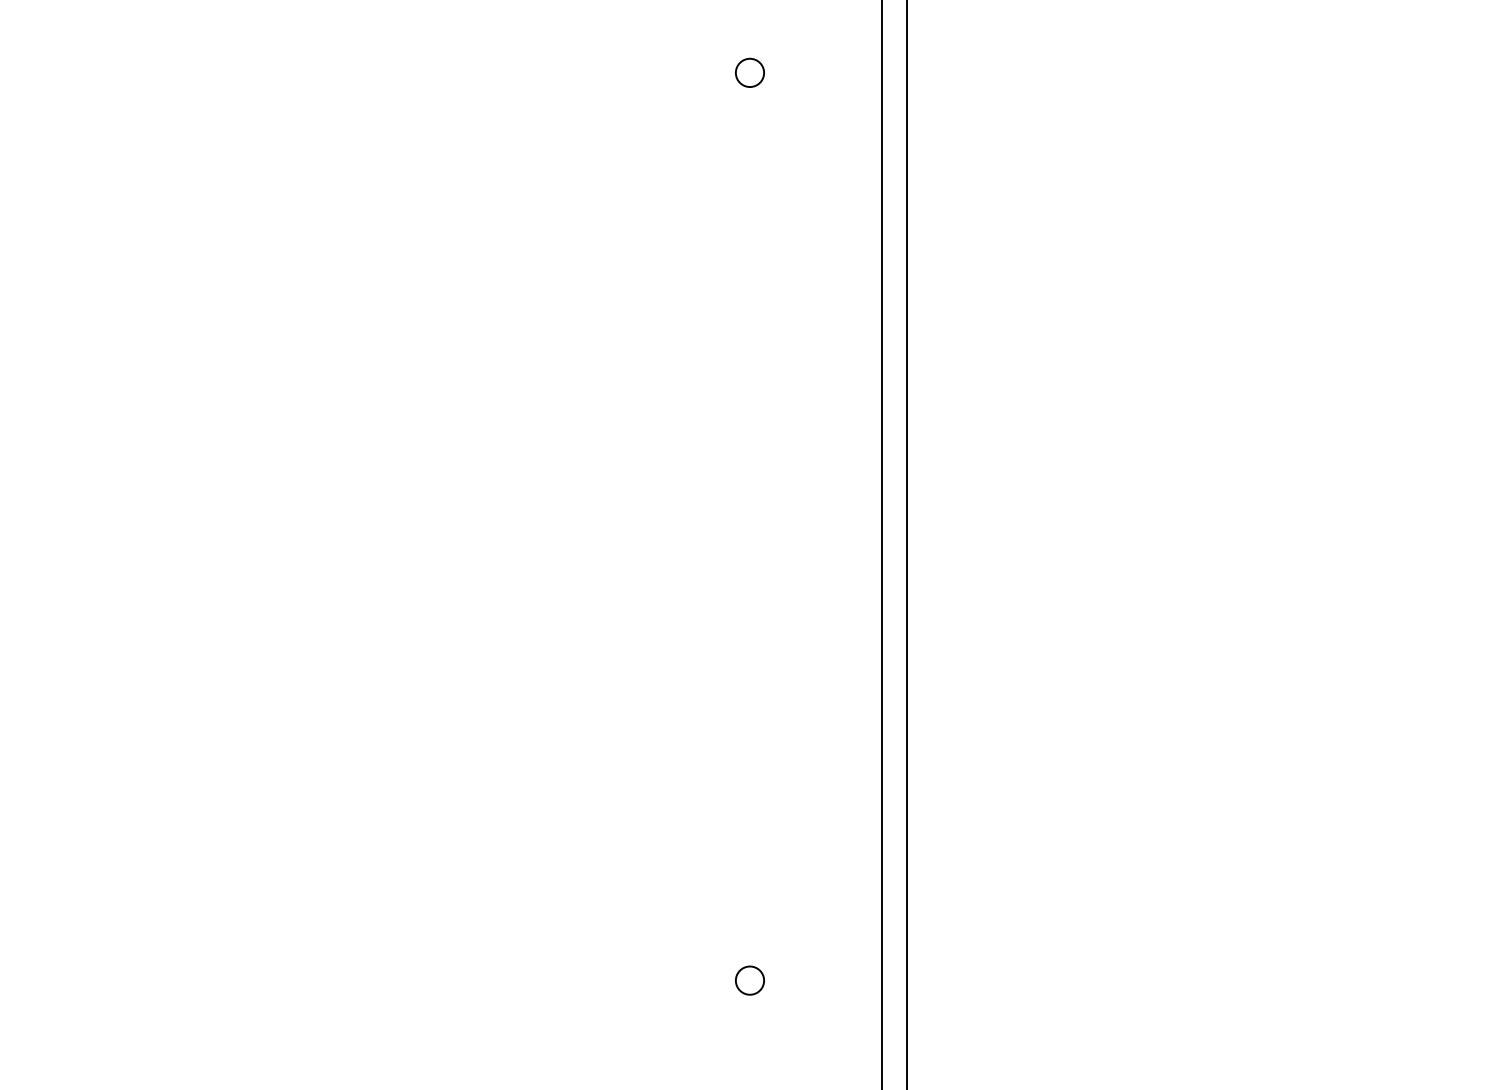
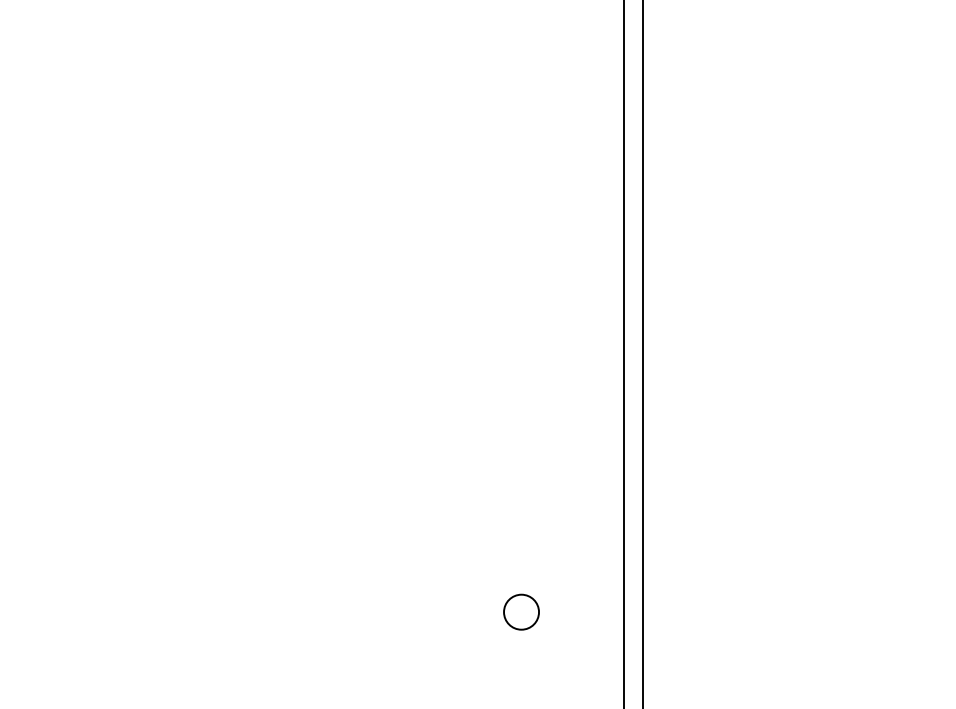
circle: (749, 980) -> (521, 612), size x1.6

